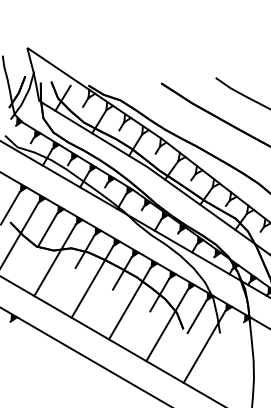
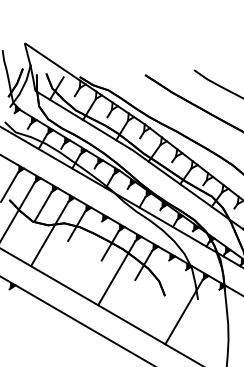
line: (92, 281) -> (83, 253), removed
line: (196, 316) -> (176, 284), removed
line: (166, 325) -> (149, 292), removed

